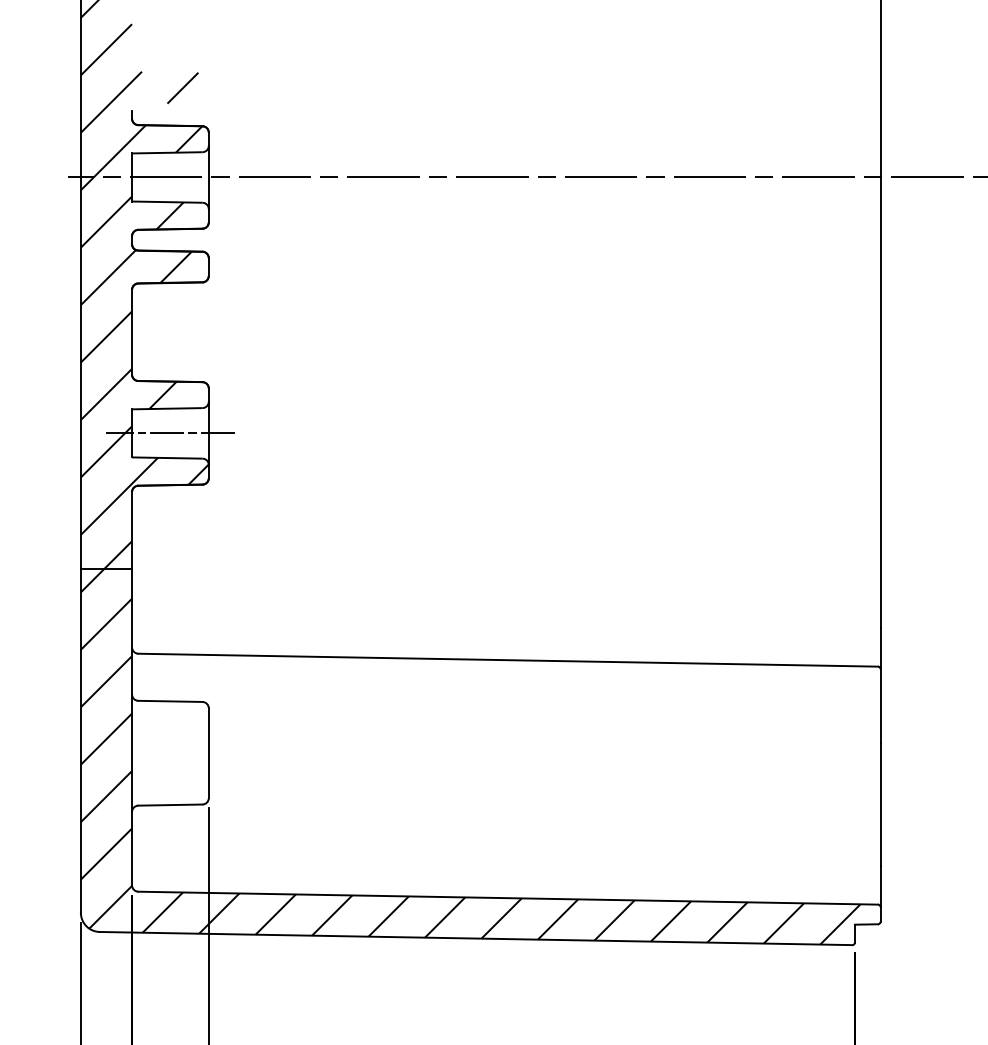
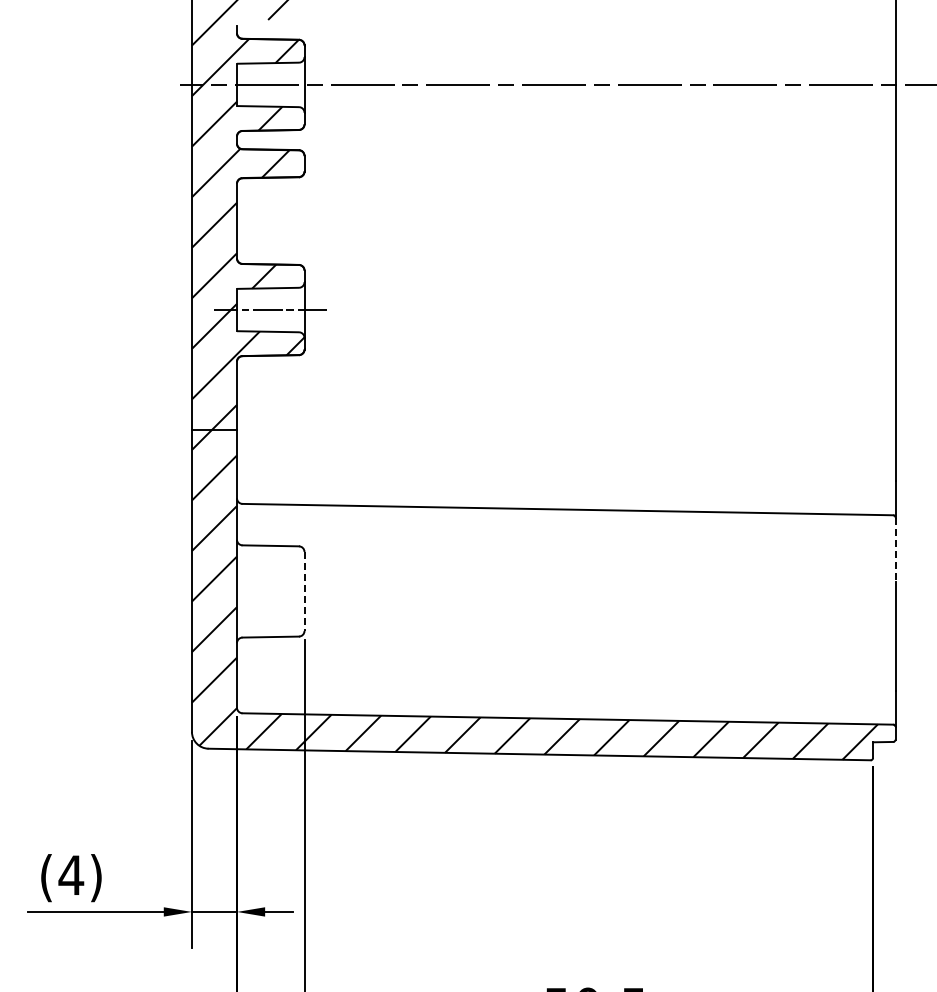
line: (880, 706) -> (895, 550), solid -> dashed
line: (208, 753) -> (304, 591), solid -> dashed

